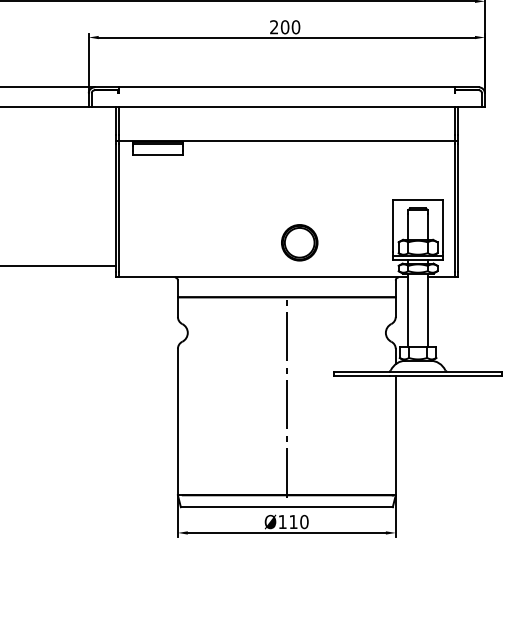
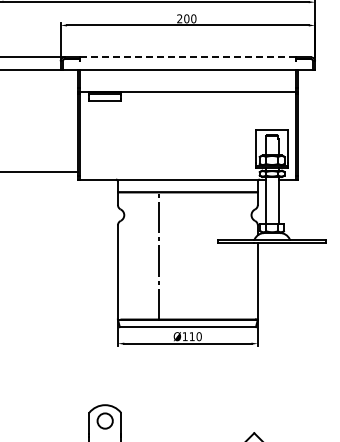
line: (287, 87) -> (188, 57), solid -> dashed
part: (298, 243) -> (195, 157), removed
line: (286, 397) -> (158, 256), moved

